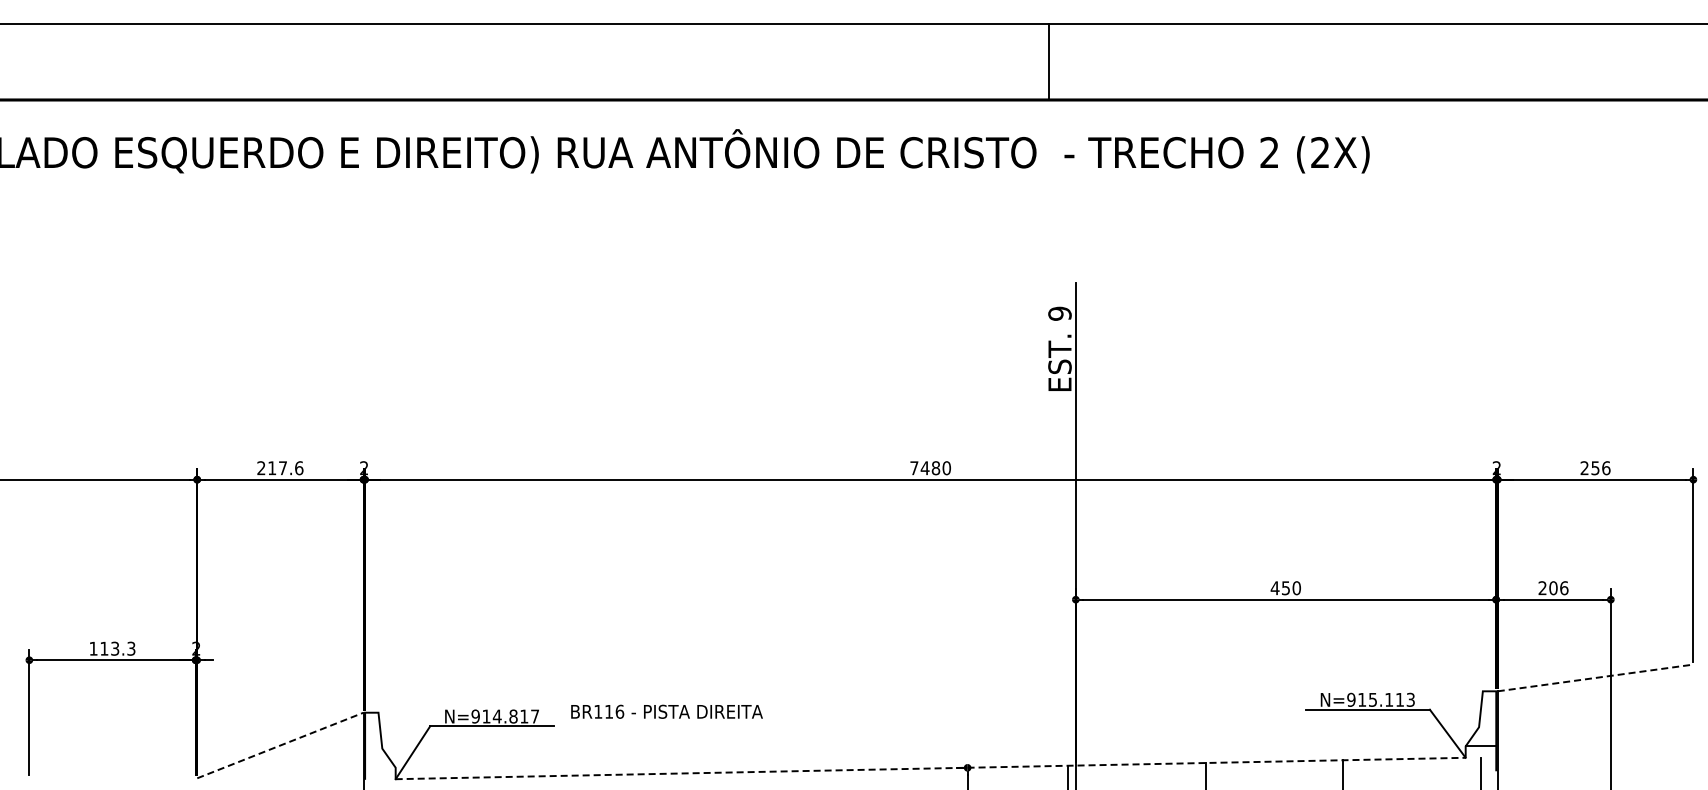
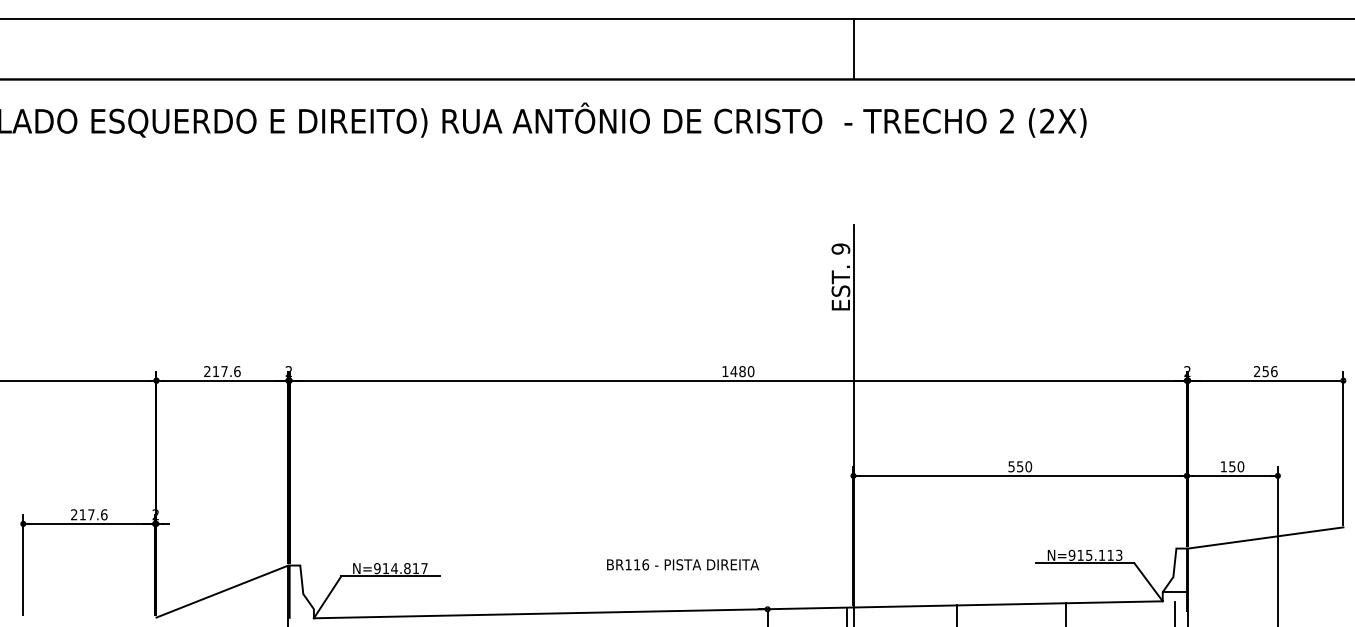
line: (1048, 61) -> (853, 48), moved
text: (914, 468) -> (725, 371), 7480 -> 1480
text: (1274, 588) -> (1011, 467), 450 -> 550
text: (1553, 588) -> (1232, 467), 206 -> 150
text: (112, 648) -> (89, 514), 113.3 -> 217.6
line: (1595, 677) -> (1265, 537), dashed -> solid
text: (666, 711) -> (682, 564), moved
line: (280, 745) -> (222, 591), dashed -> solid
line: (931, 768) -> (738, 609), dashed -> solid

